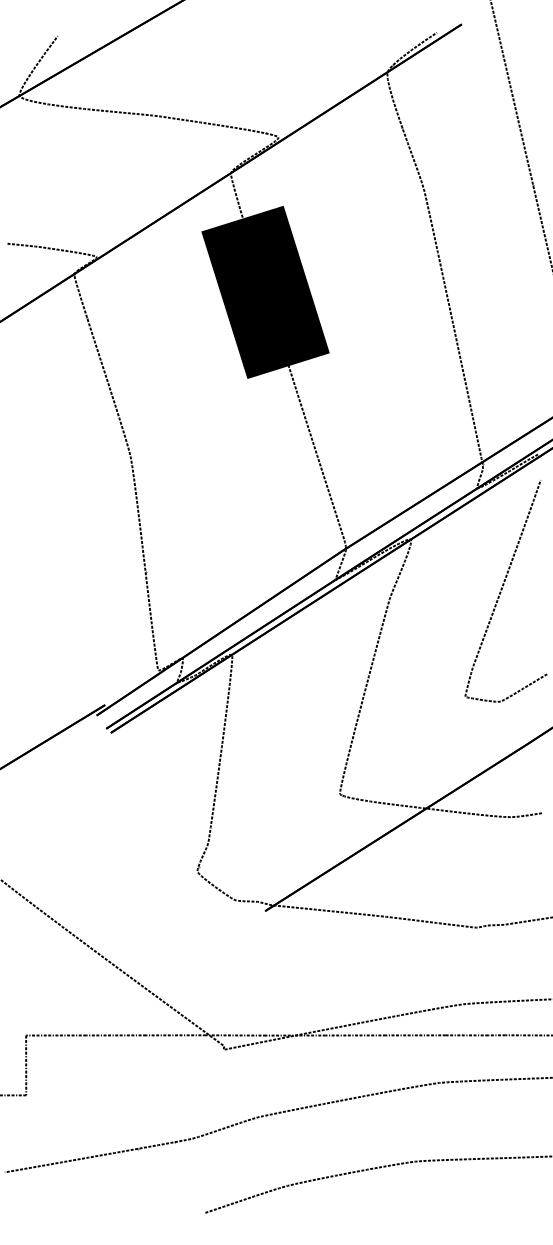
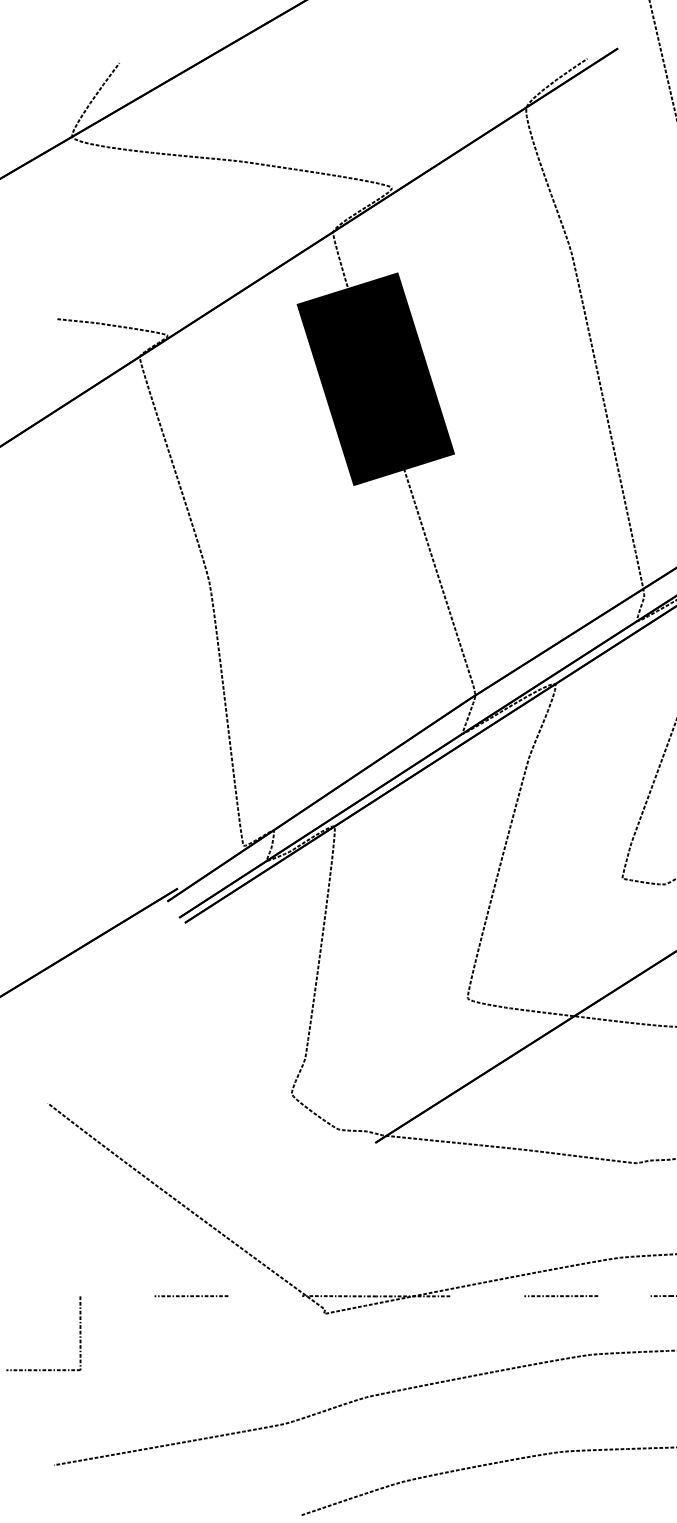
line: (56, 1035) -> (117, 1296), removed
line: (175, 1035) -> (264, 1296), removed
line: (355, 1035) -> (486, 1296), removed
line: (466, 1035) -> (623, 1296), removed

